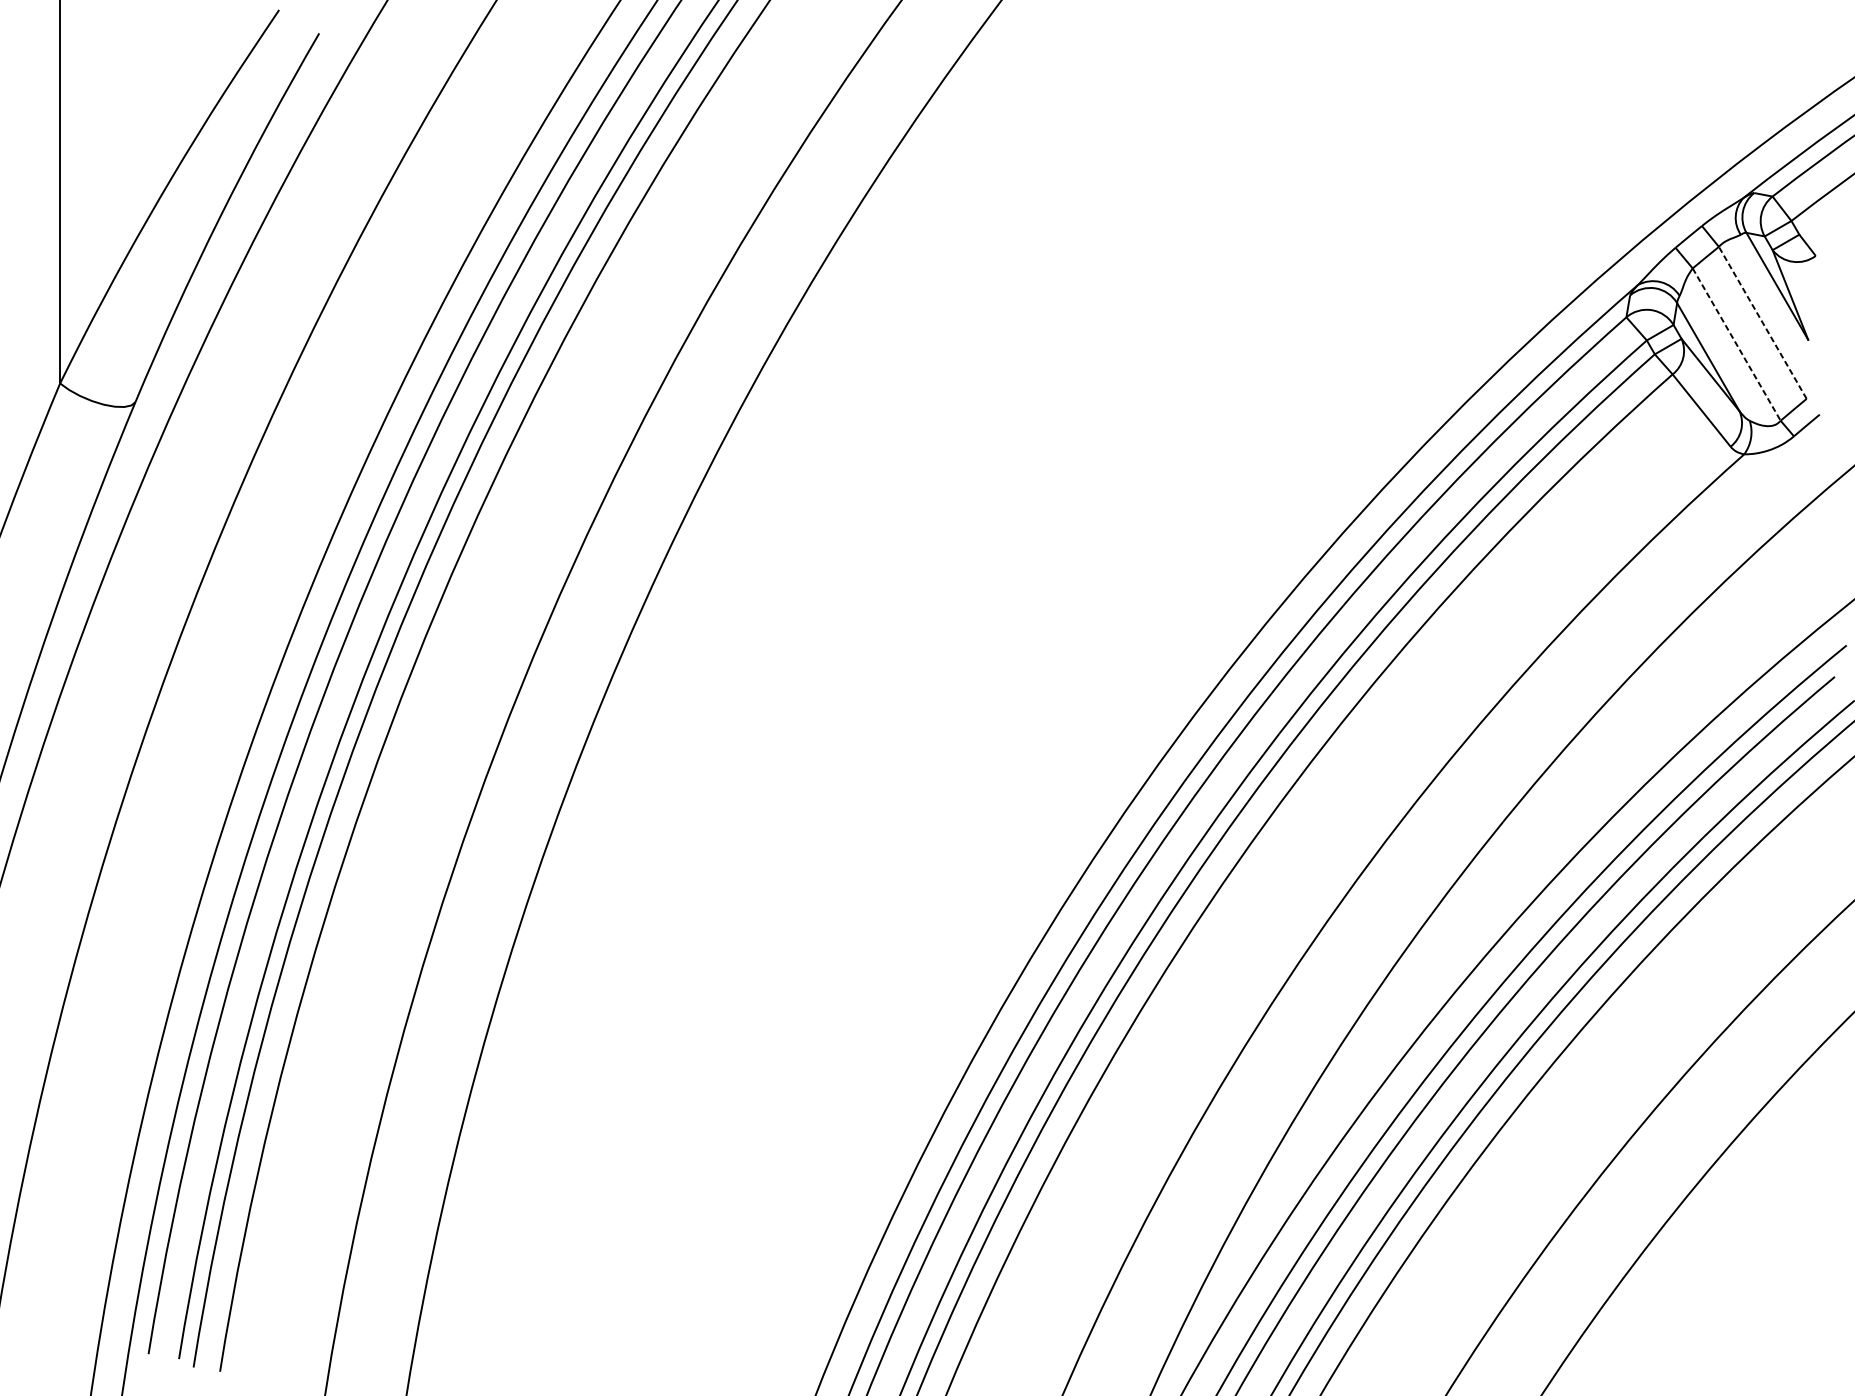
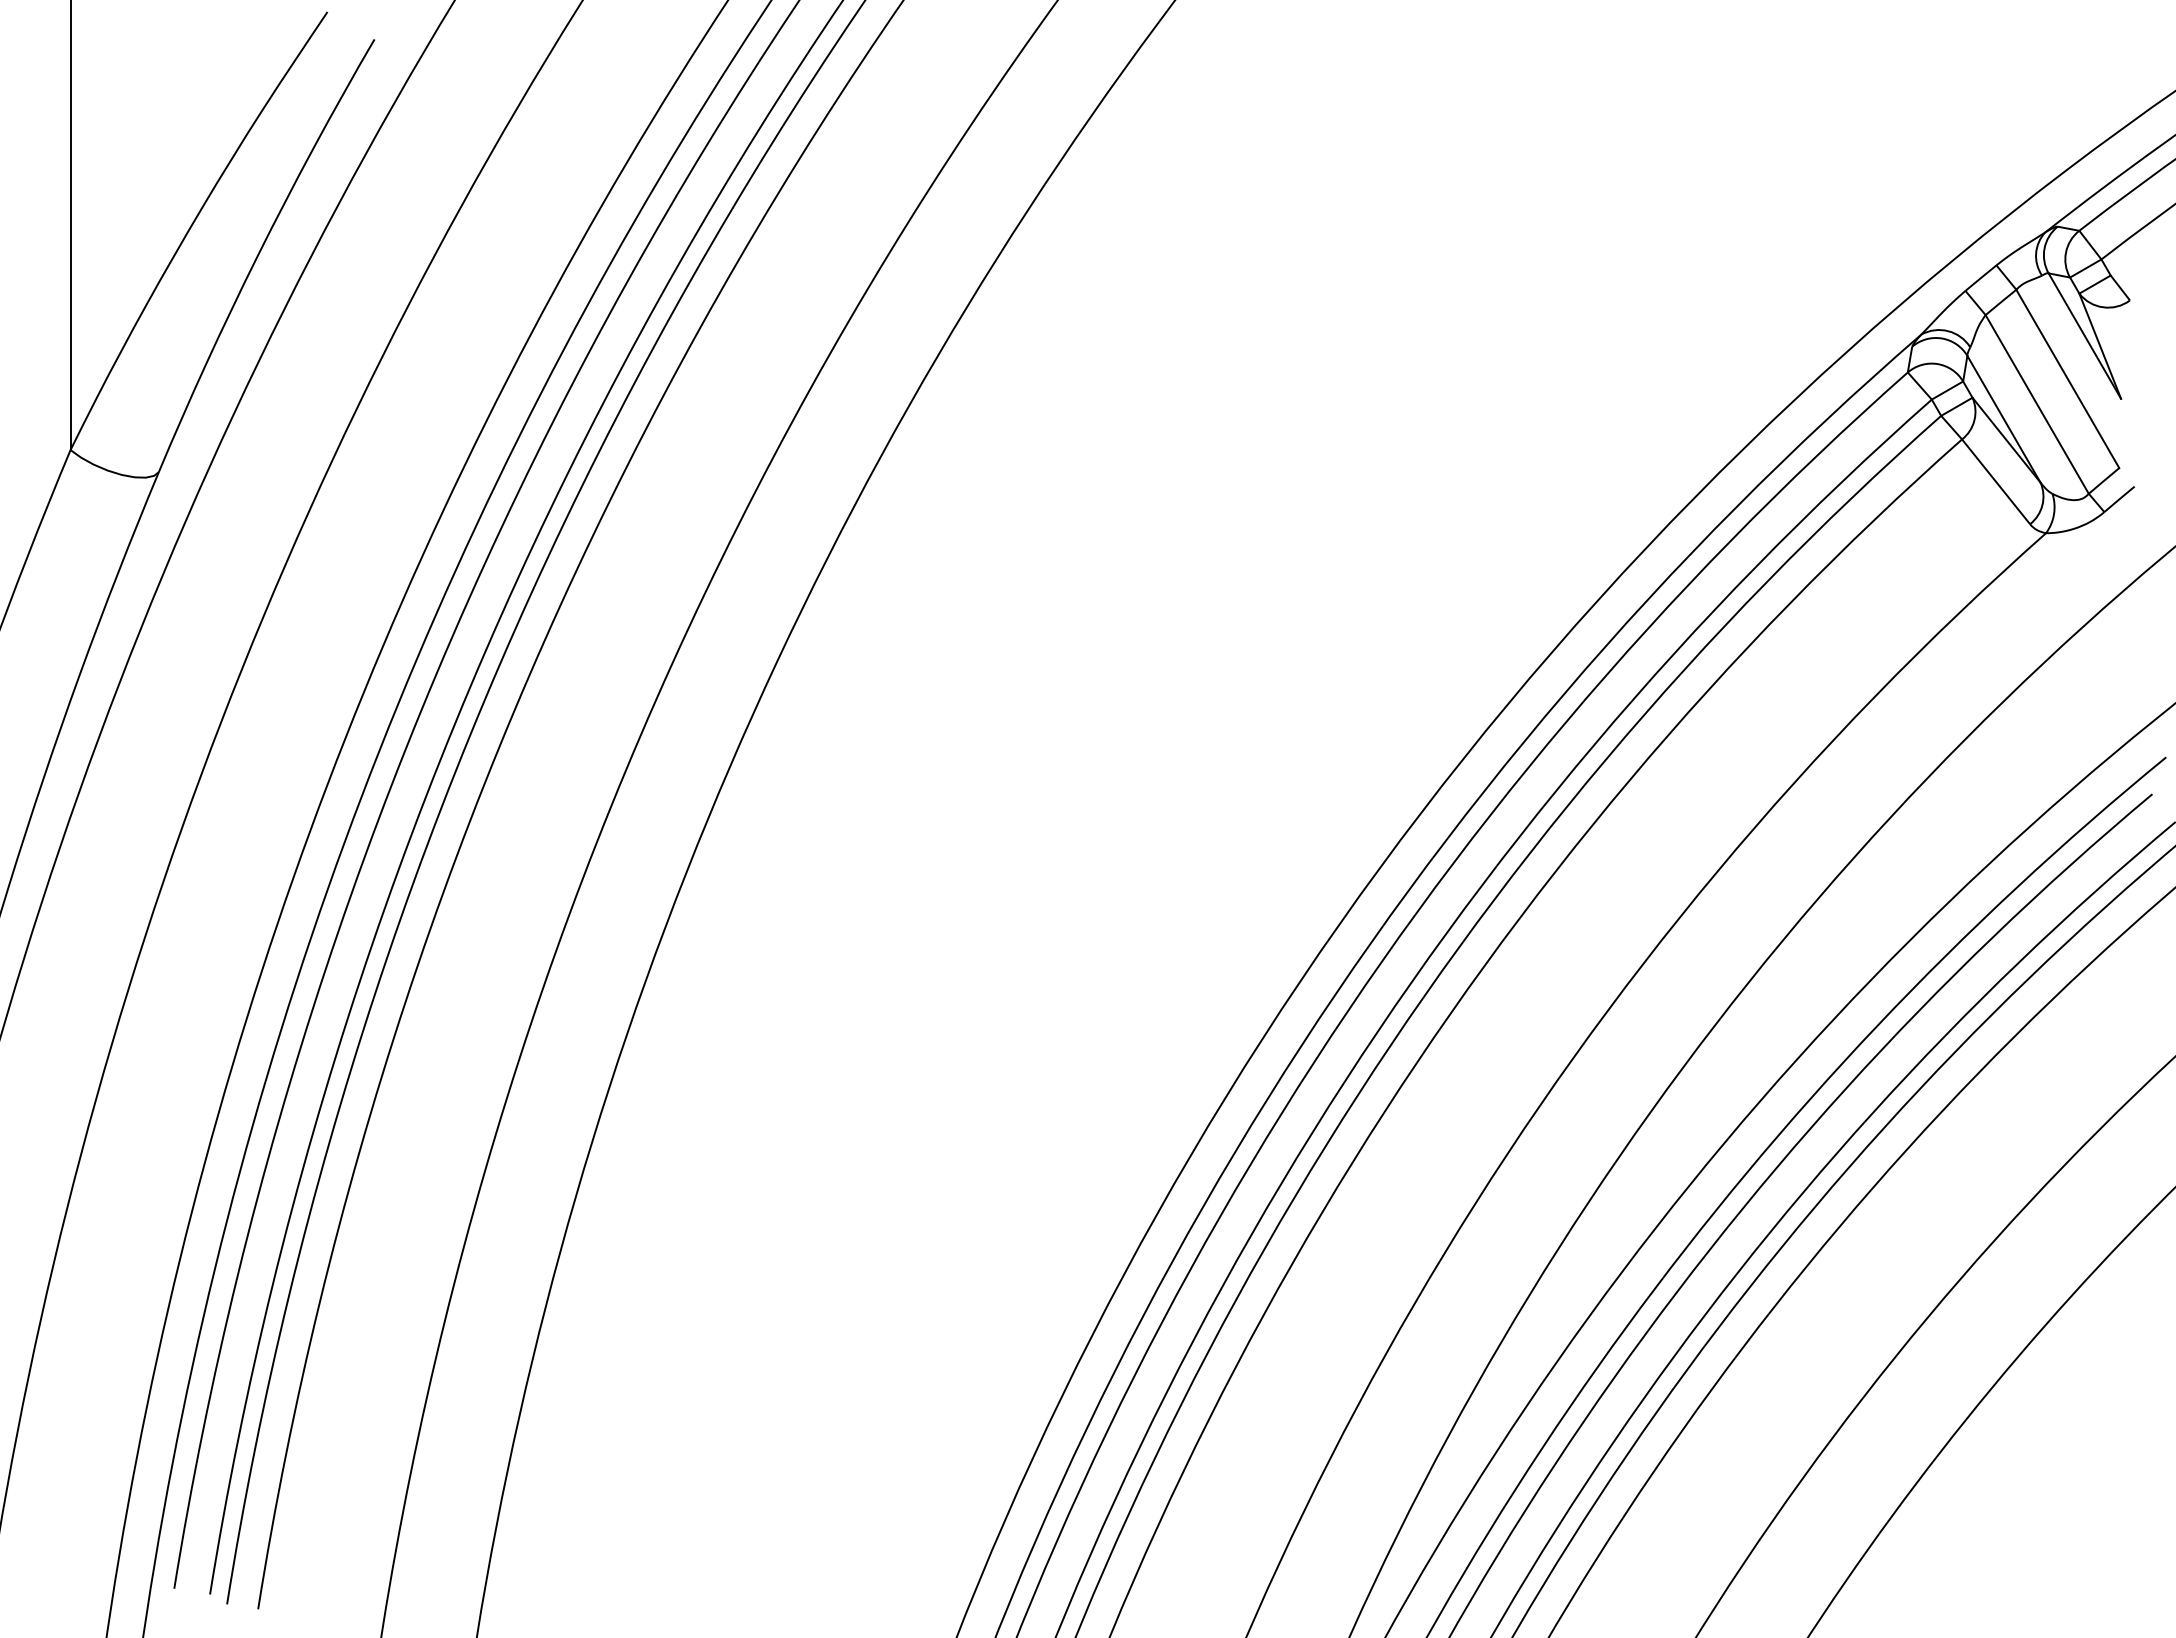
line: (1762, 322) -> (2067, 378), dashed -> solid
line: (1736, 344) -> (2037, 404), dashed -> solid

